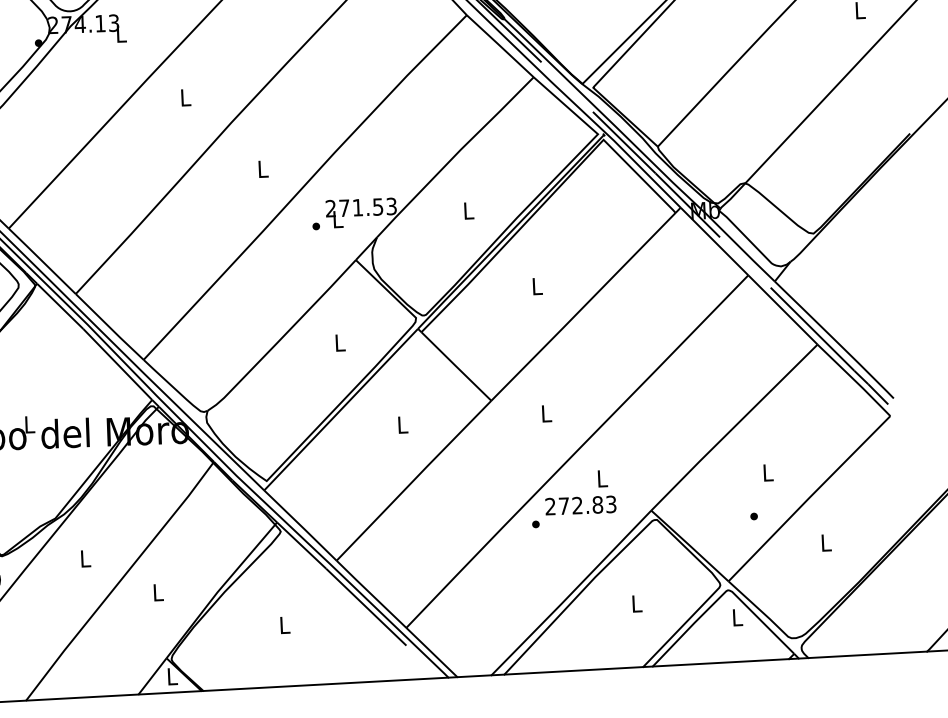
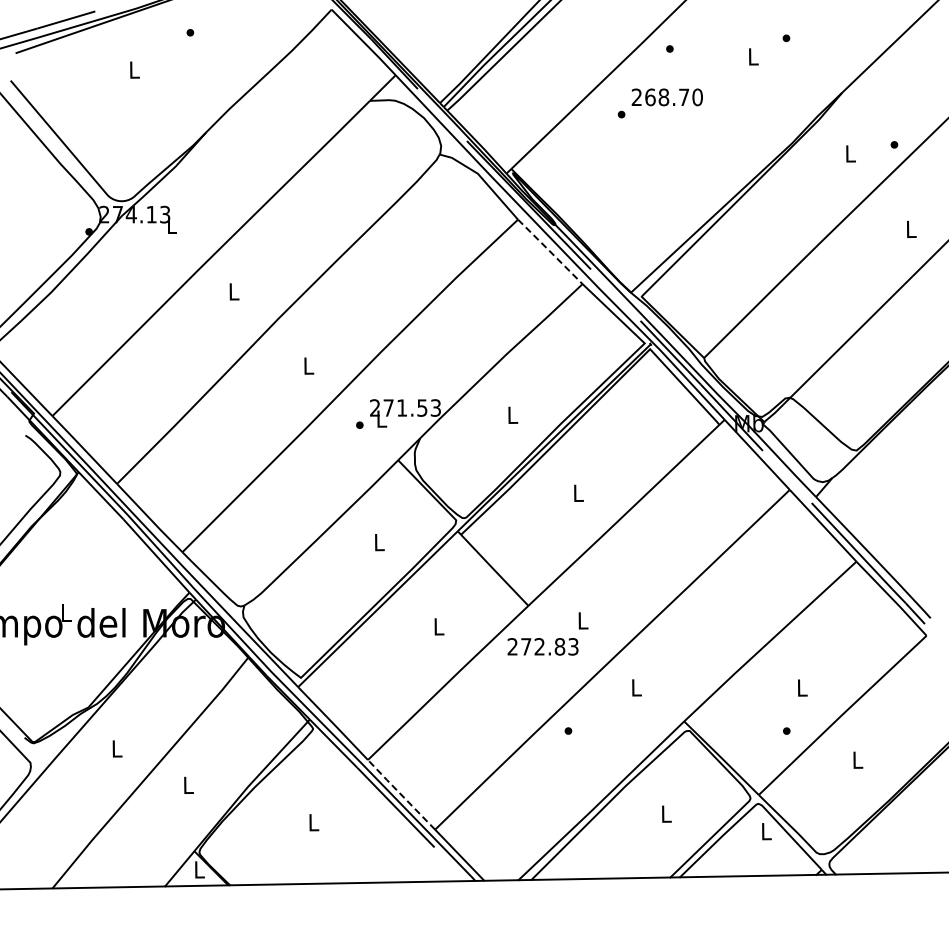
line: (500, 45) -> (550, 251), solid -> dashed
text: (580, 505) -> (542, 646), moved
line: (370, 594) -> (400, 794), solid -> dashed

